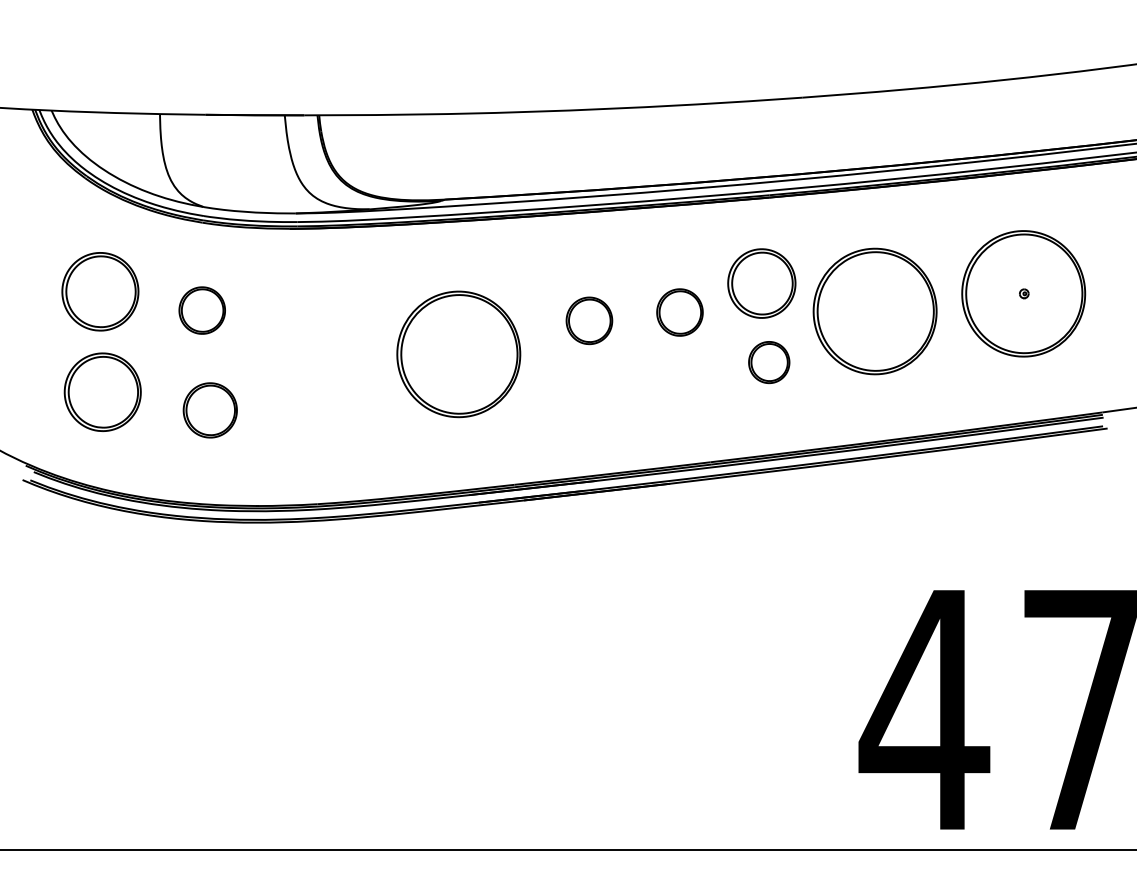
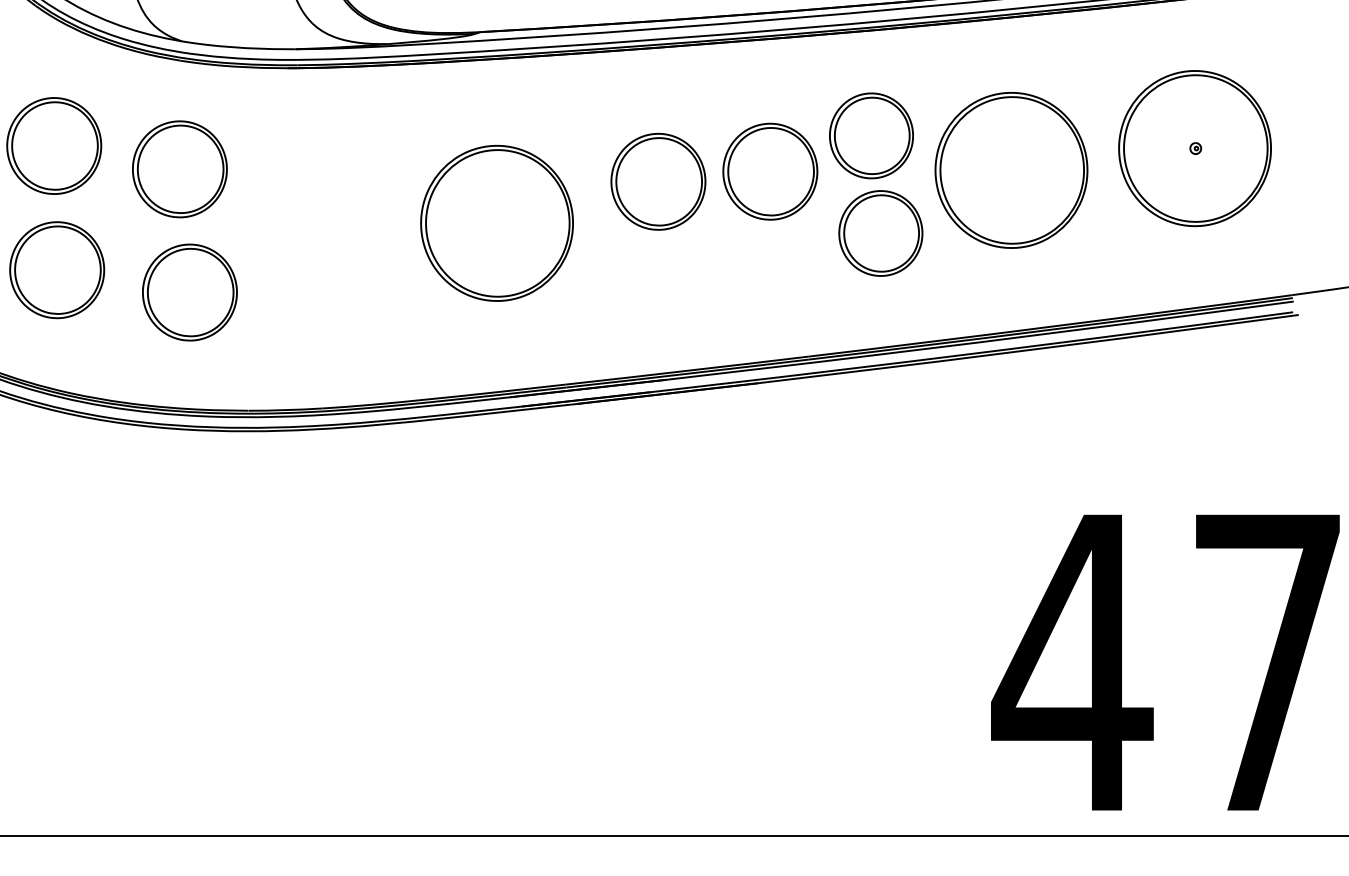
part: (202, 310) -> (180, 169), size x1.67
part: (679, 312) -> (769, 171), size x1.67
part: (589, 320) -> (658, 181), size x1.67
part: (768, 362) -> (879, 233), size x1.67
part: (210, 410) -> (190, 292), size x1.43

